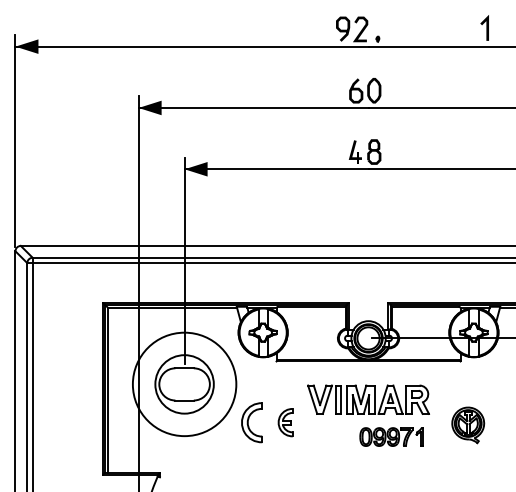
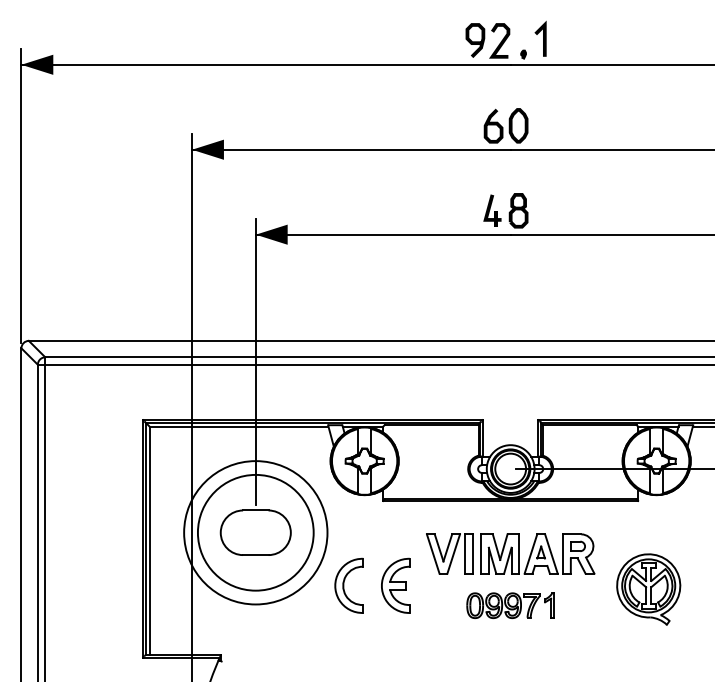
line: (486, 27) -> (543, 38), moved
circle: (184, 384) -> (255, 532), size x1.43
part: (285, 422) -> (395, 585), size x1.43
part: (468, 425) -> (648, 589), size x1.43
part: (391, 436) -> (510, 605), moved

